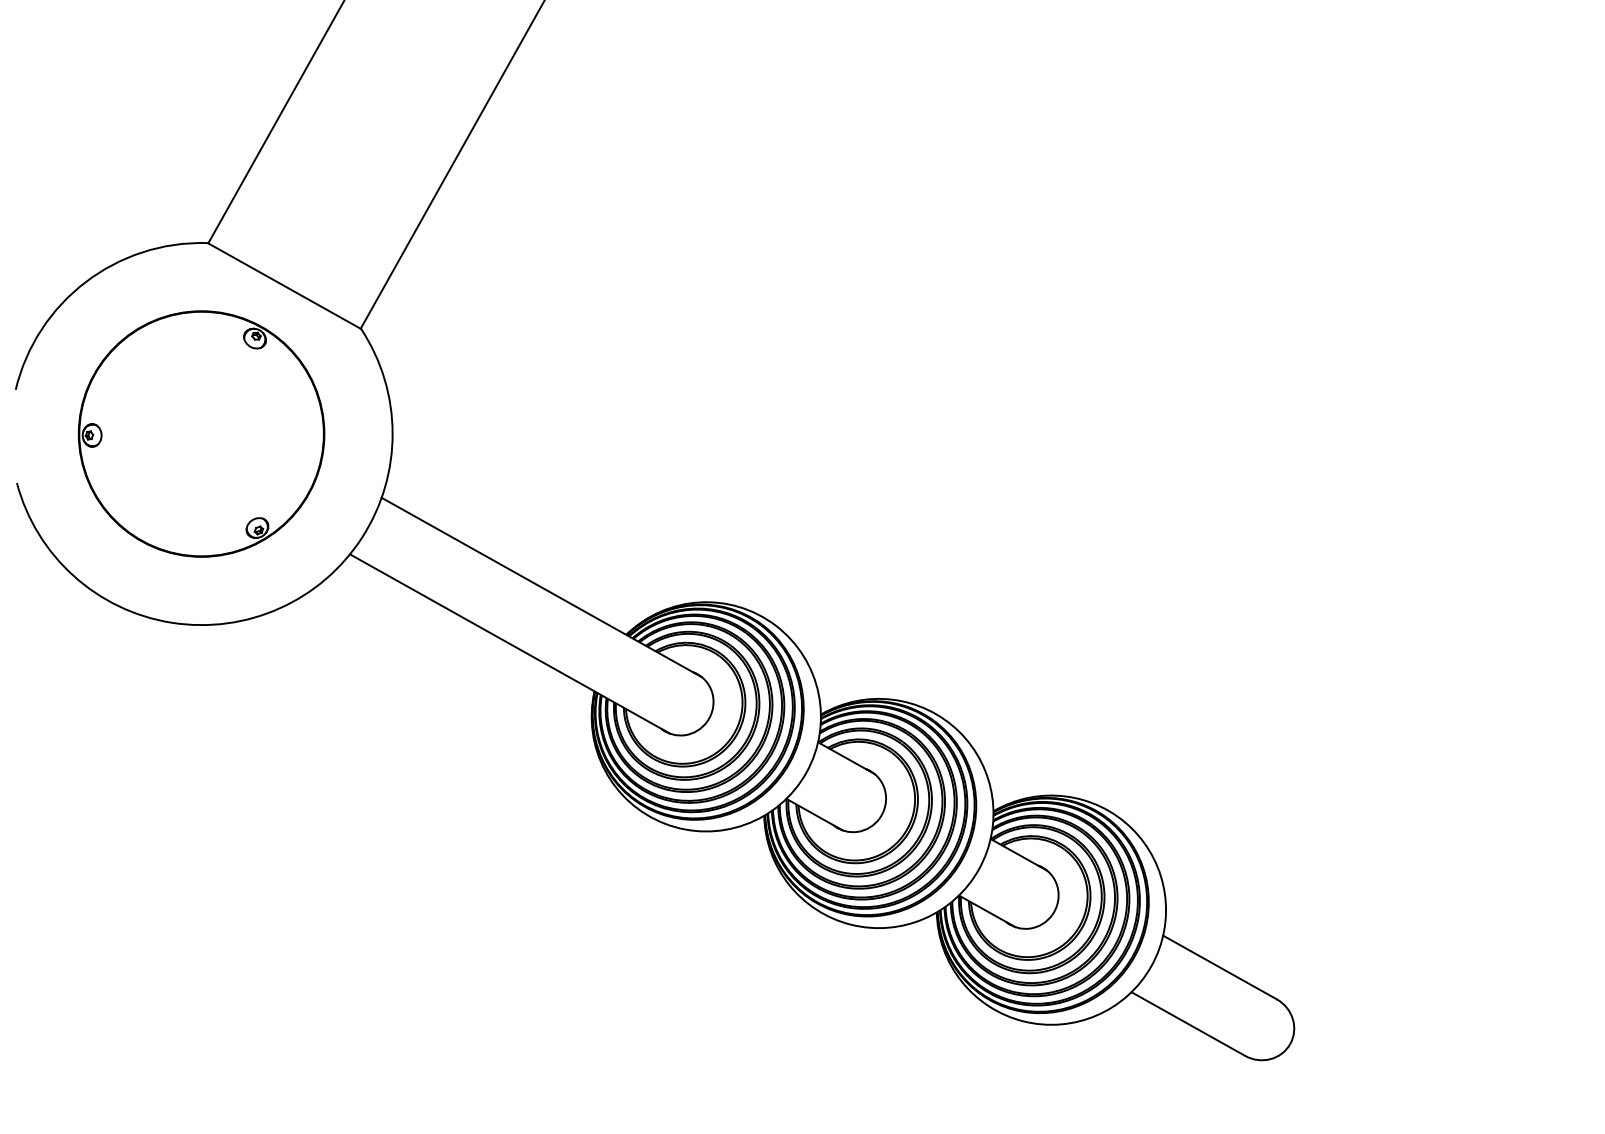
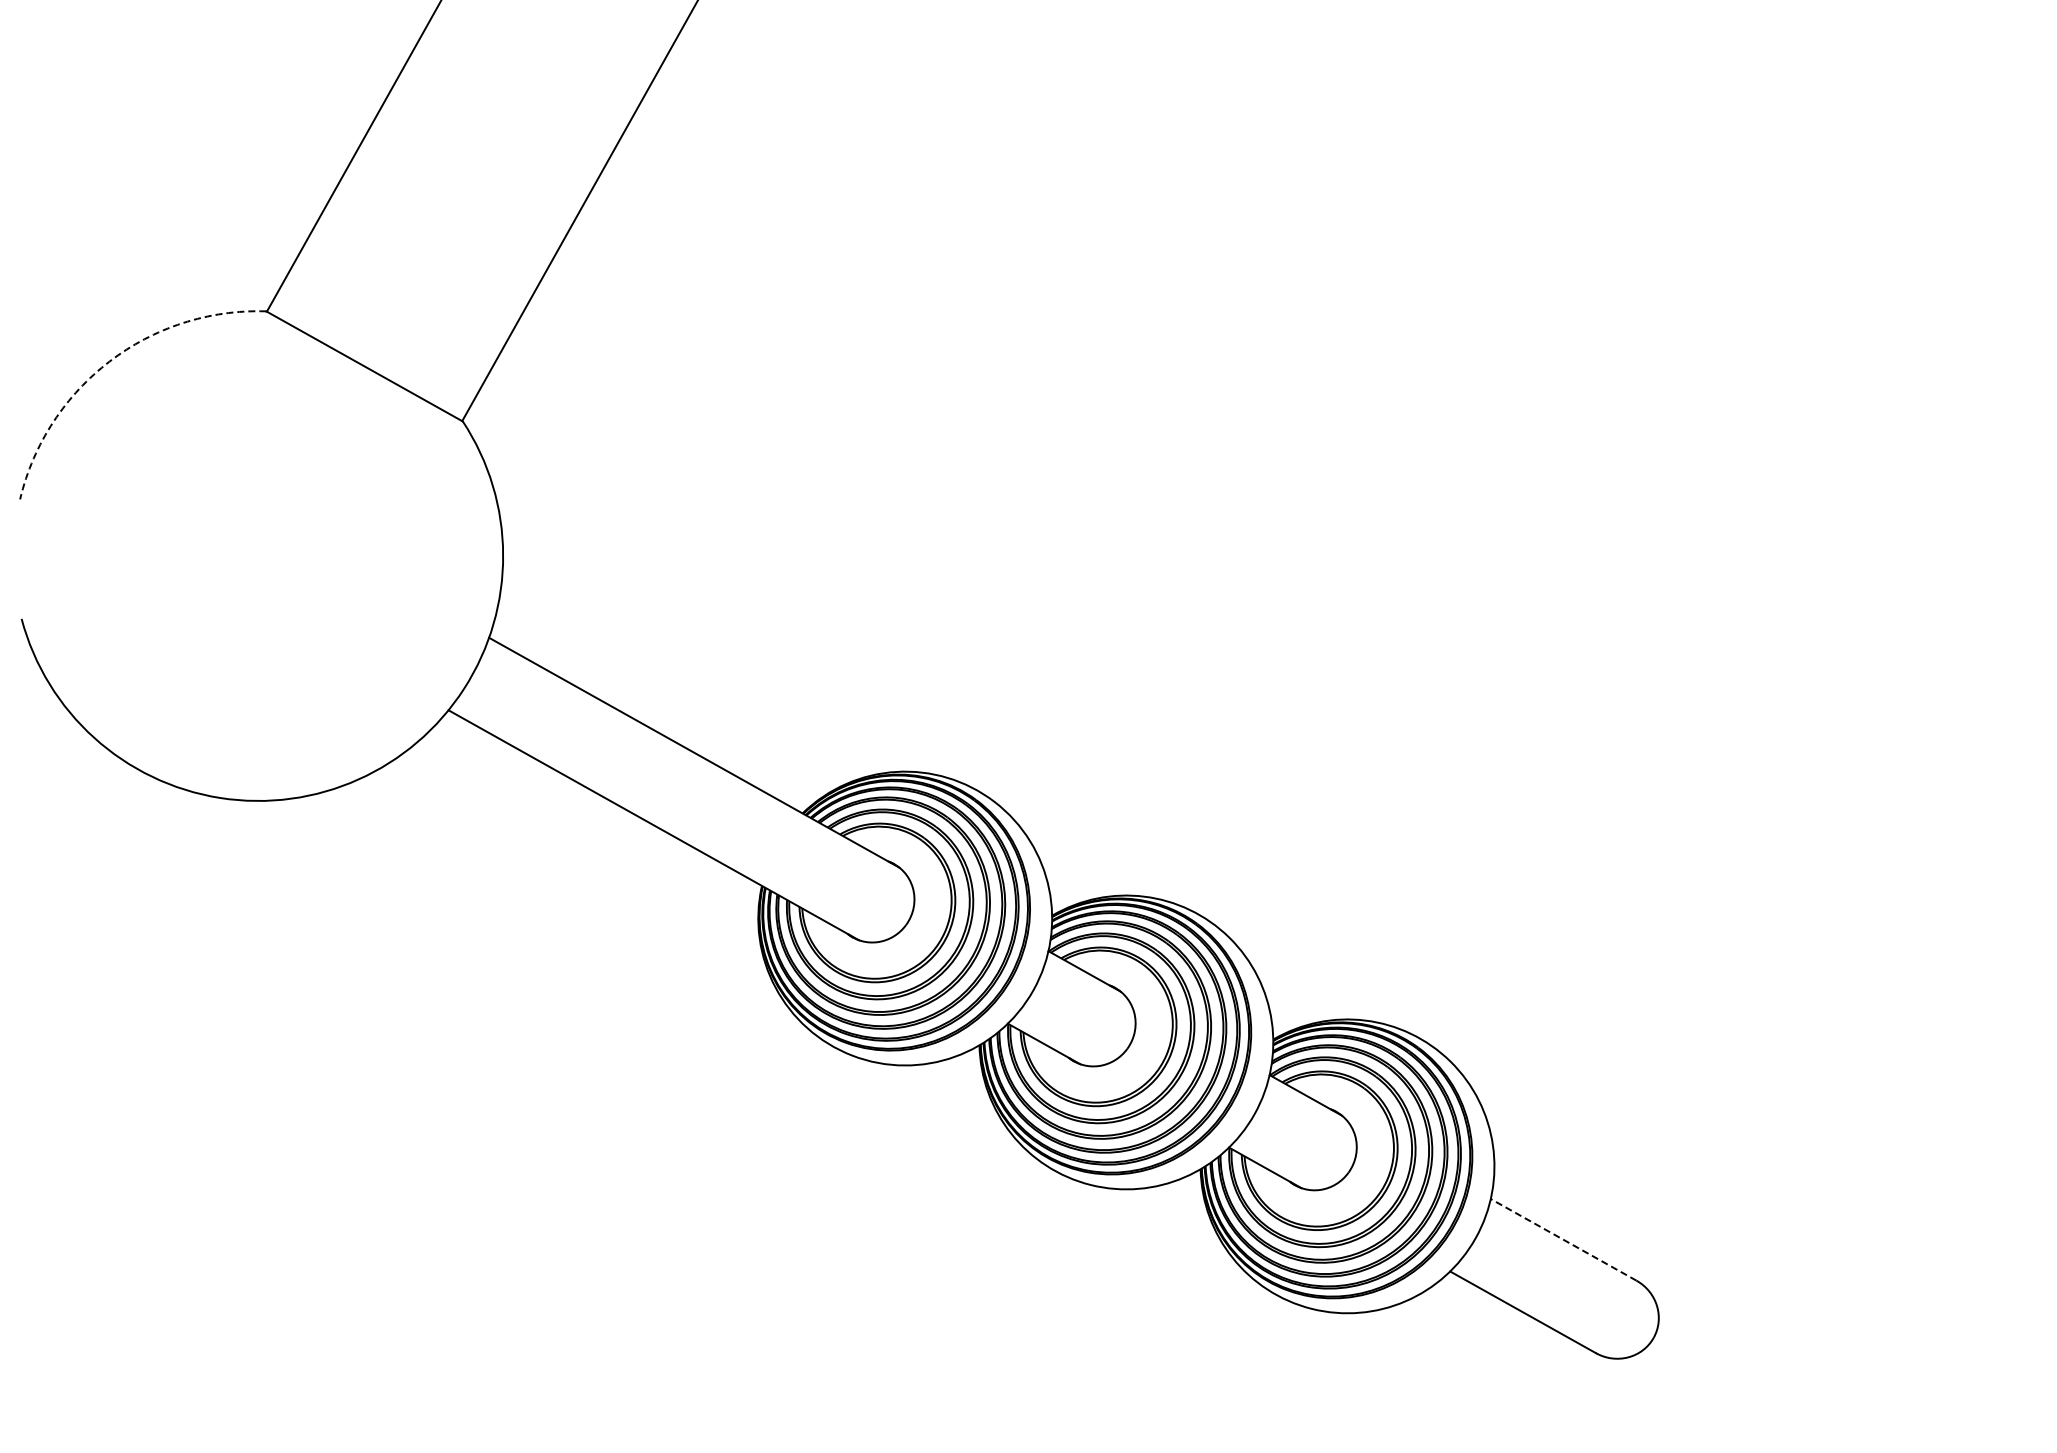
arc: (85, 282) -> (109, 361), solid -> dashed
part: (201, 433) -> (258, 555), removed
line: (1219, 967) -> (1563, 1239), solid -> dashed

